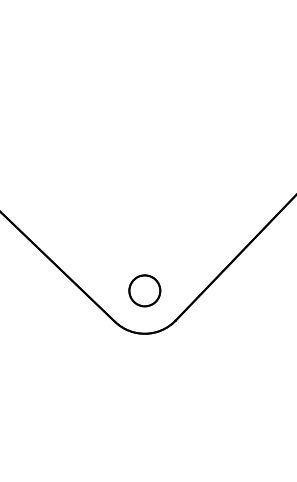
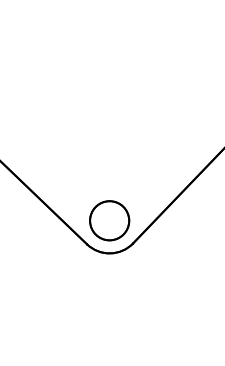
circle: (144, 290) -> (109, 220), size x1.67

